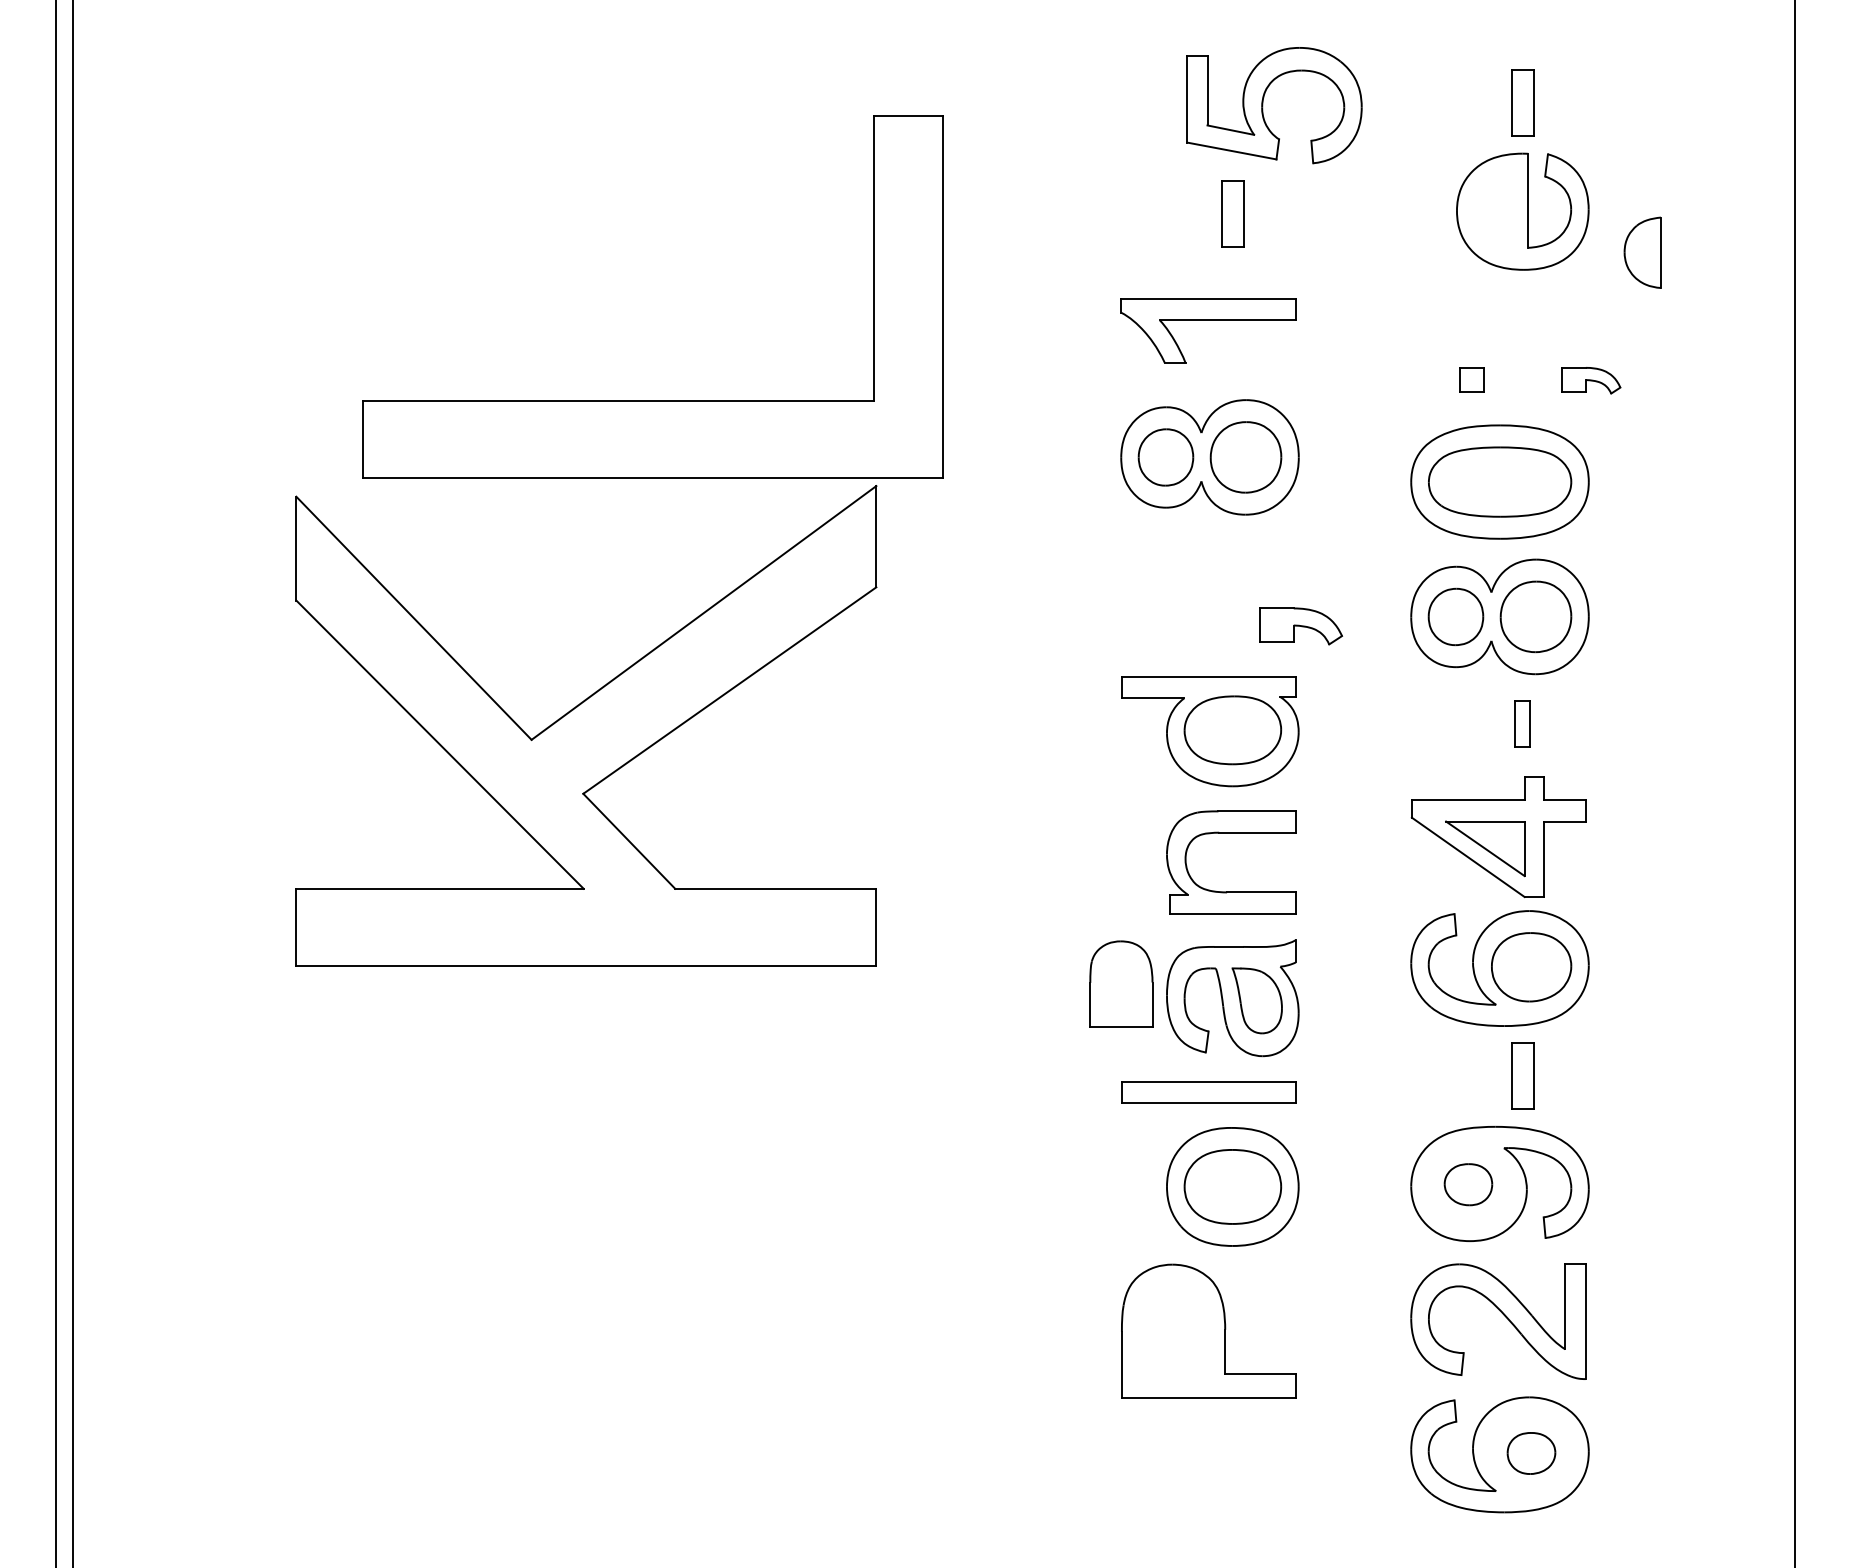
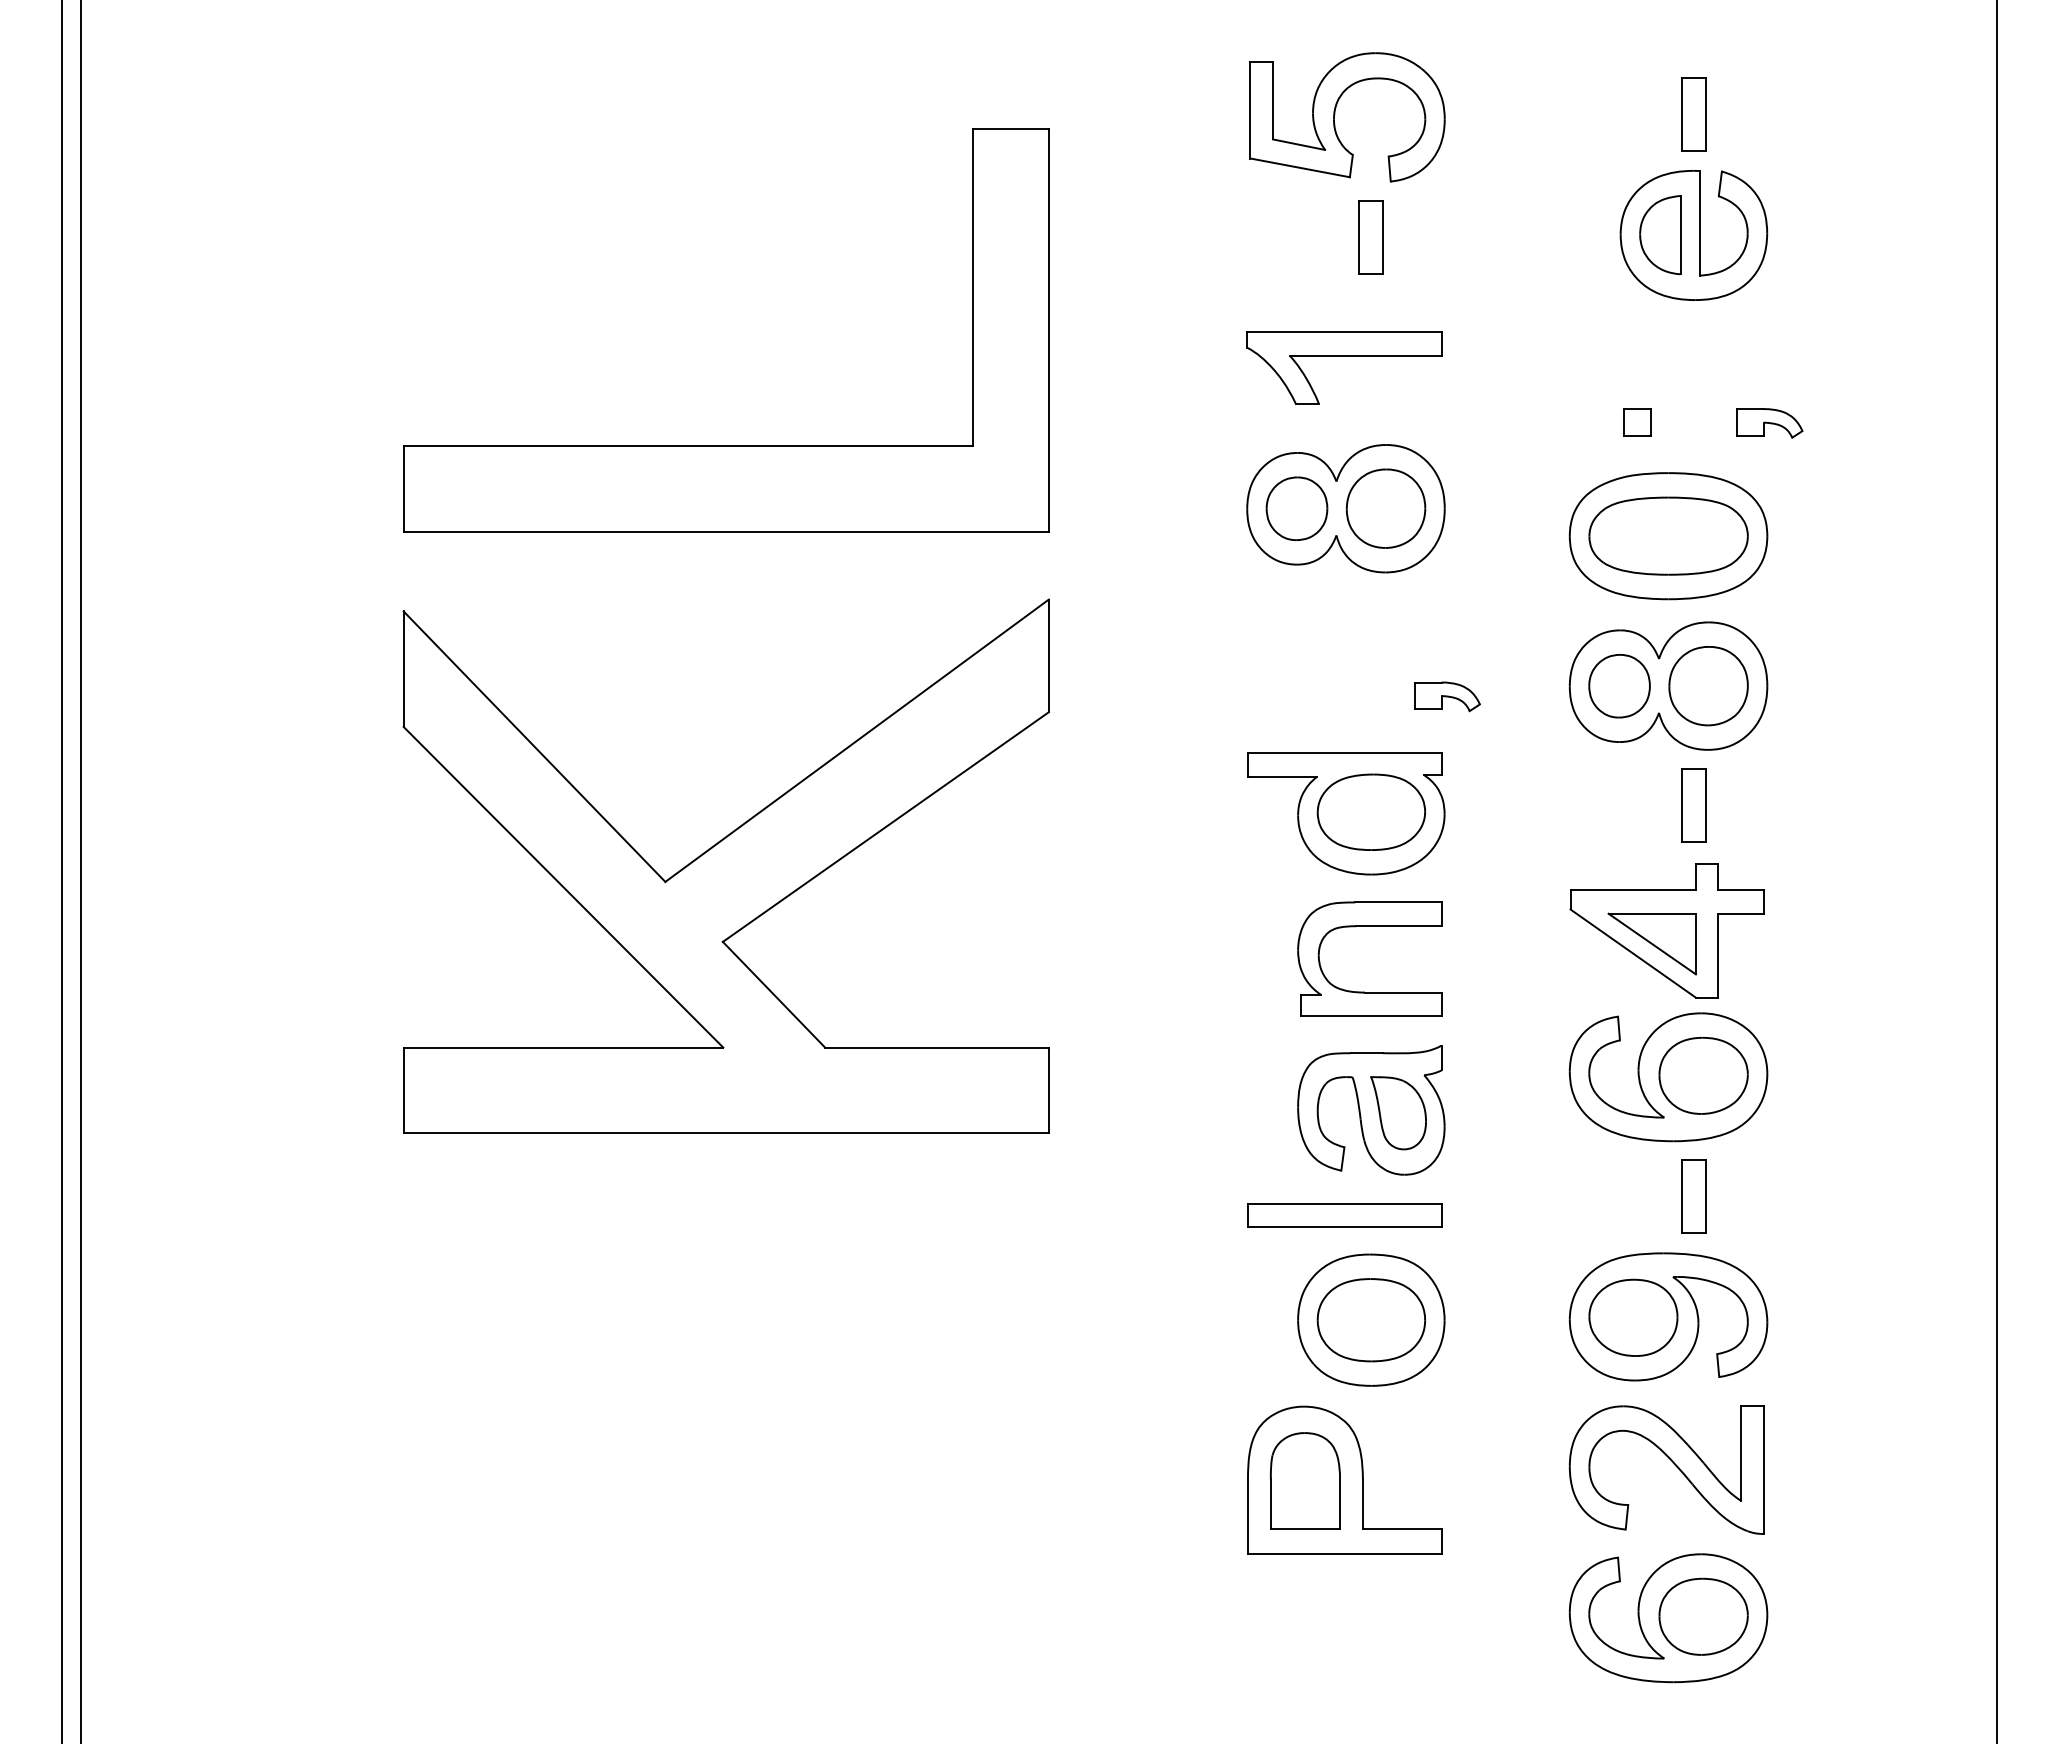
part: (1263, 103) -> (1335, 115), moved
part: (1642, 253) -> (1660, 235), moved
part: (1301, 626) -> (1447, 696), size x0.71
part: (1522, 724) -> (1693, 805), size x1.43
part: (585, 725) -> (725, 865), moved
part: (1121, 984) -> (1305, 1480), moved
part: (1468, 1184) -> (1633, 1317), size x1.67
part: (1531, 1453) -> (1703, 1616), size x1.67

